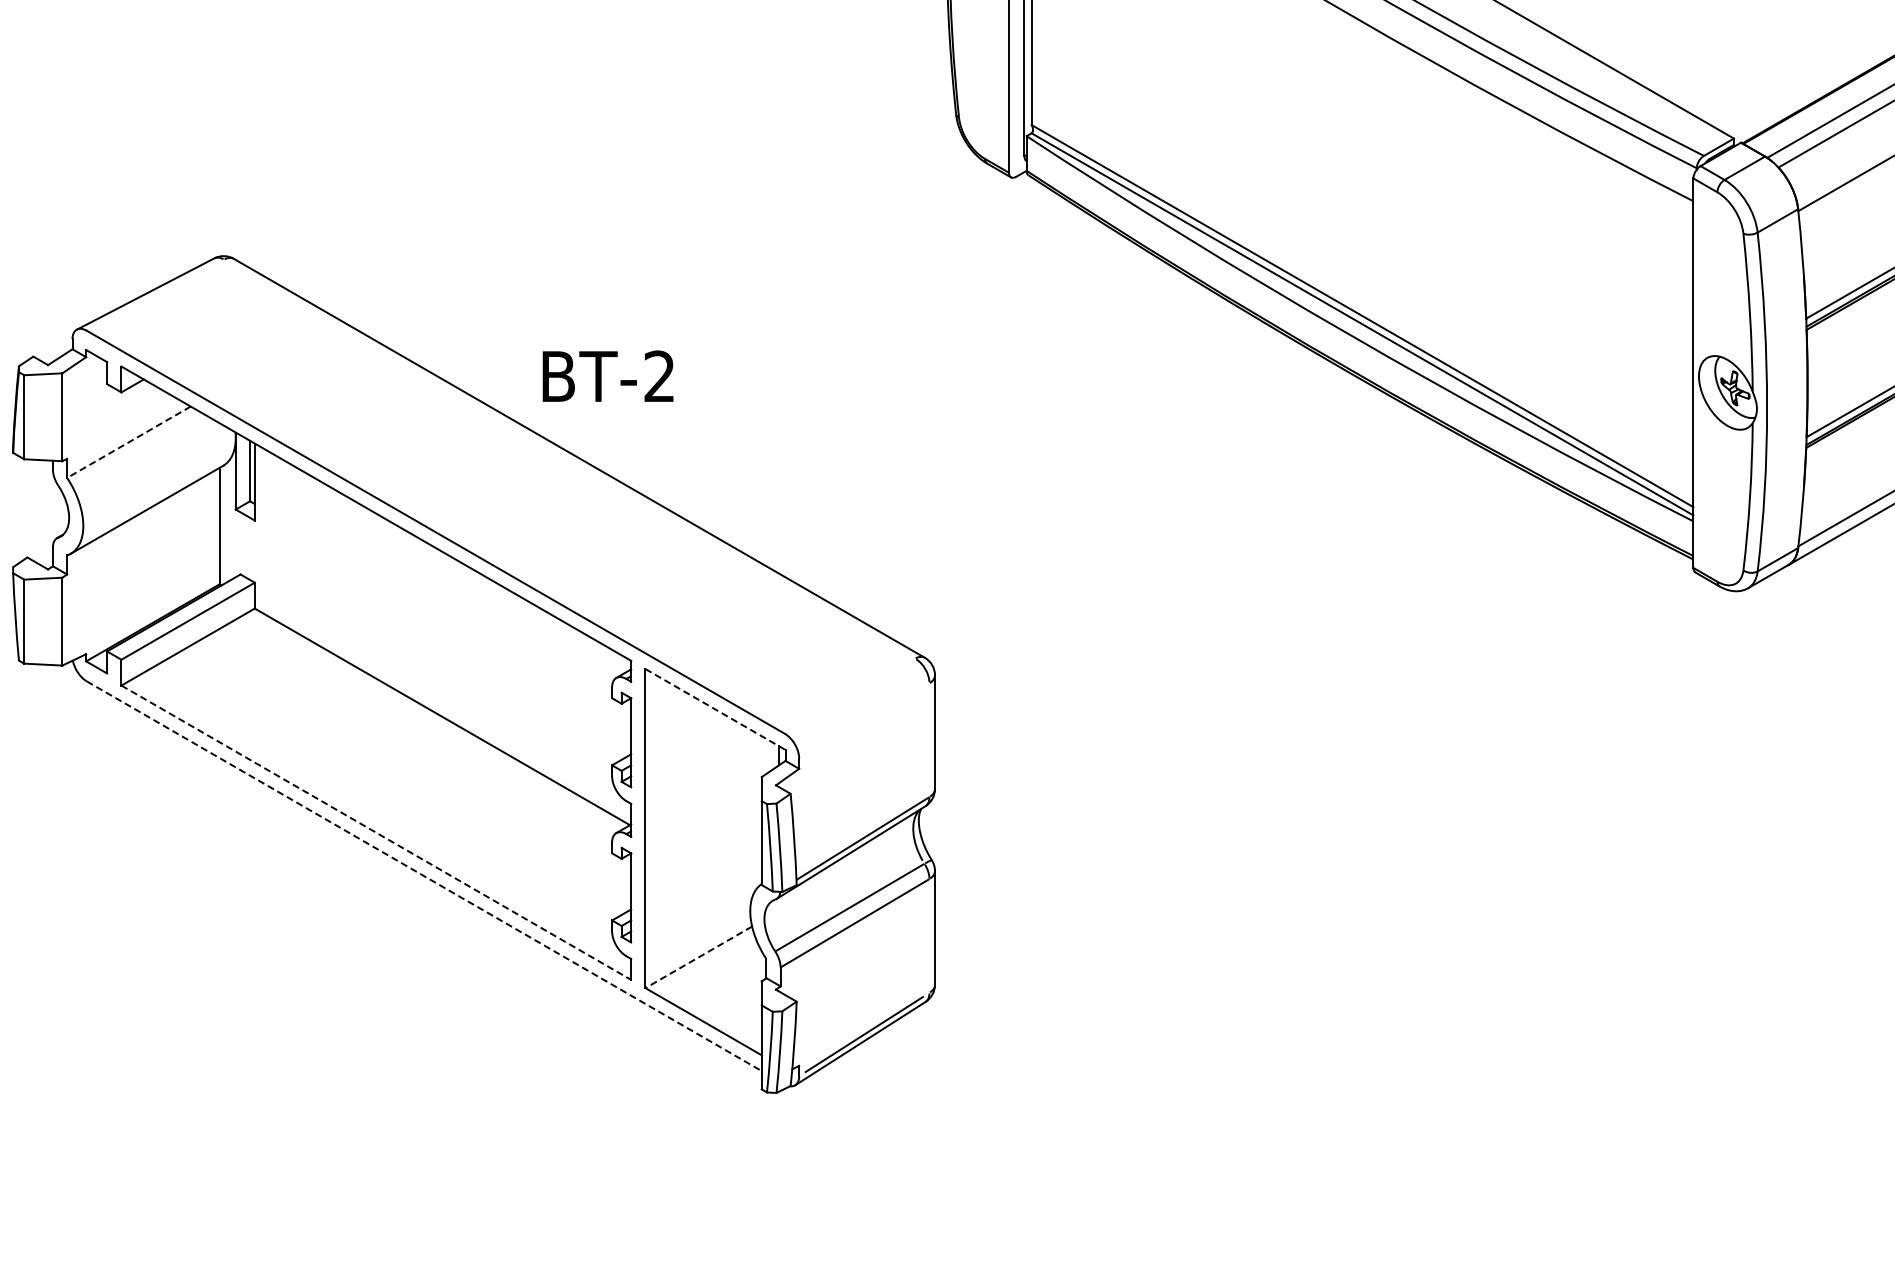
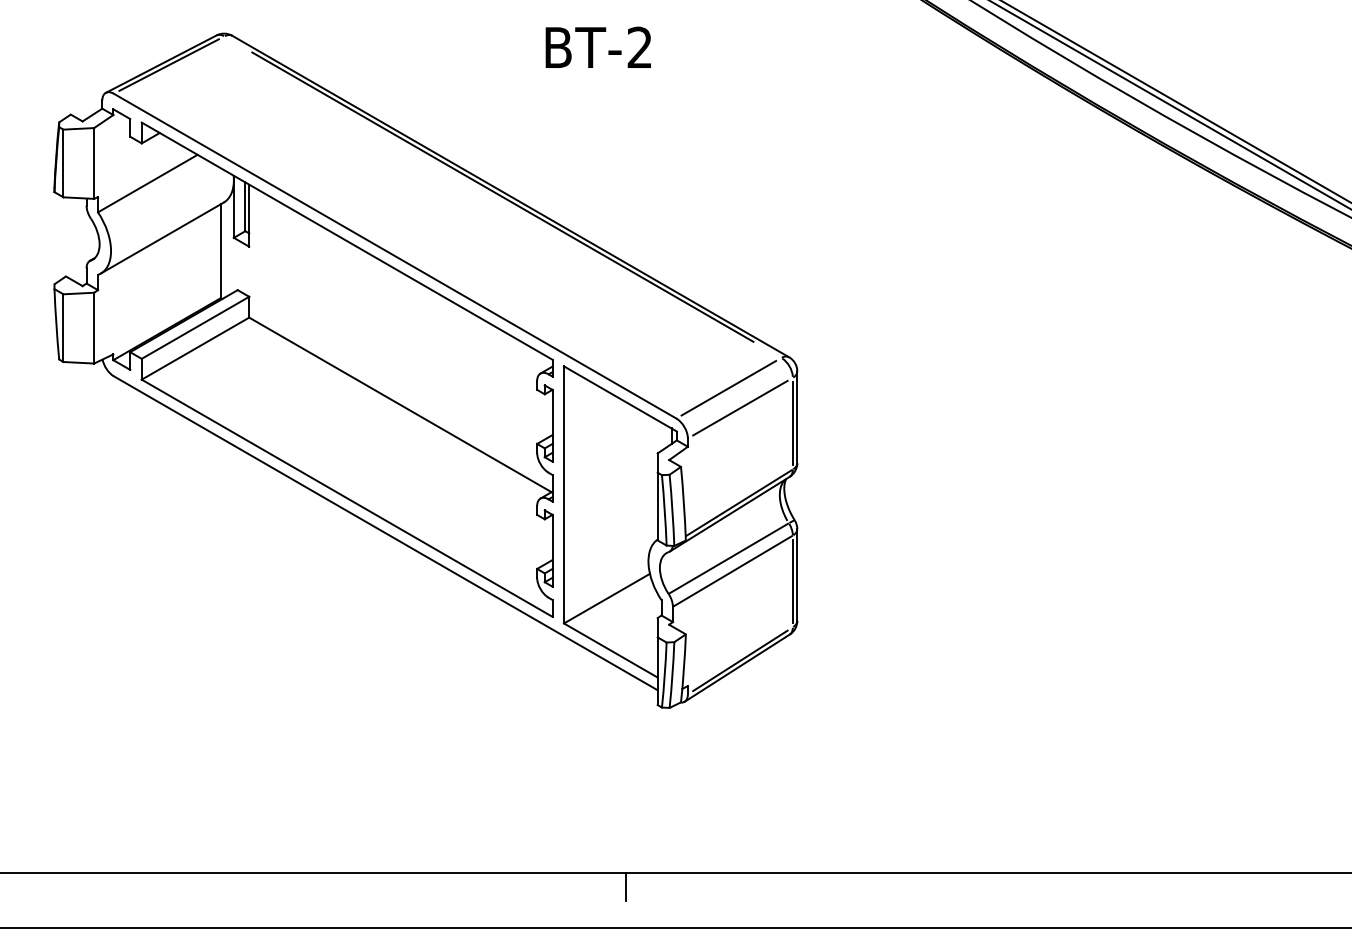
line: (155, 295) -> (169, 65), added
text: (607, 375) -> (597, 46), moved
line: (128, 442) -> (147, 183), dashed -> solid
line: (569, 458) -> (502, 196), added
line: (849, 696) -> (728, 388), added
line: (715, 709) -> (620, 398), dashed -> solid
line: (863, 720) -> (739, 407), added
line: (929, 740) -> (792, 423), added
line: (376, 832) -> (347, 498), dashed -> solid
line: (424, 876) -> (385, 533), dashed -> solid
line: (929, 935) -> (792, 581), added
line: (698, 957) -> (606, 598), dashed -> solid

